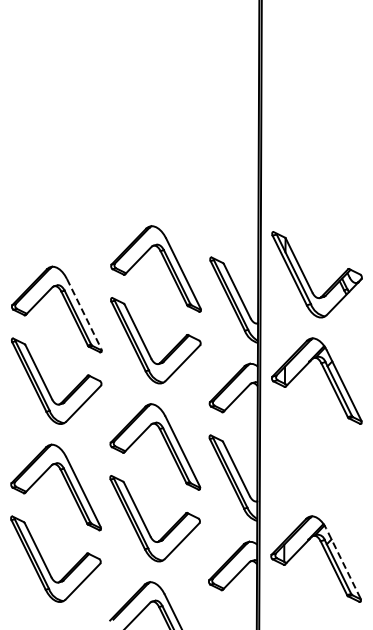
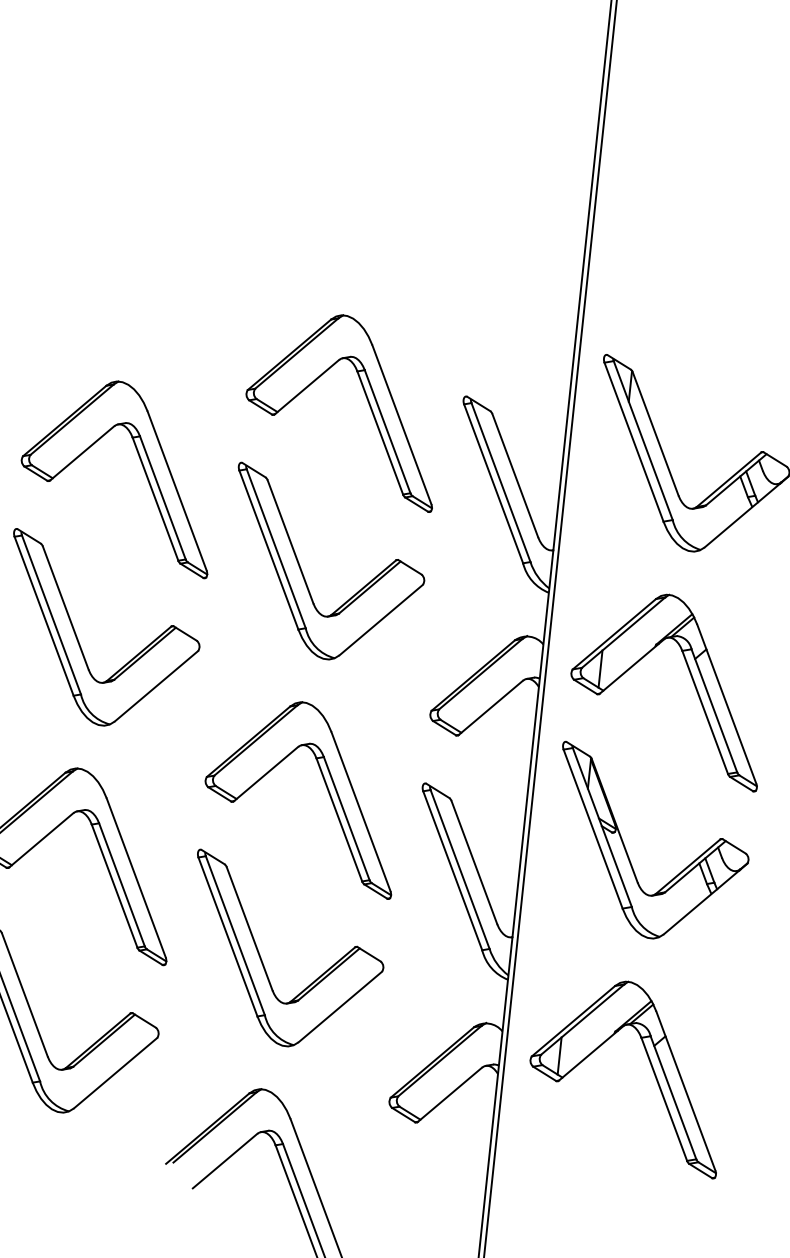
line: (84, 313) -> (178, 490), dashed -> solid
part: (306, 457) -> (629, 852), added
line: (343, 563) -> (686, 1091), dashed -> solid

